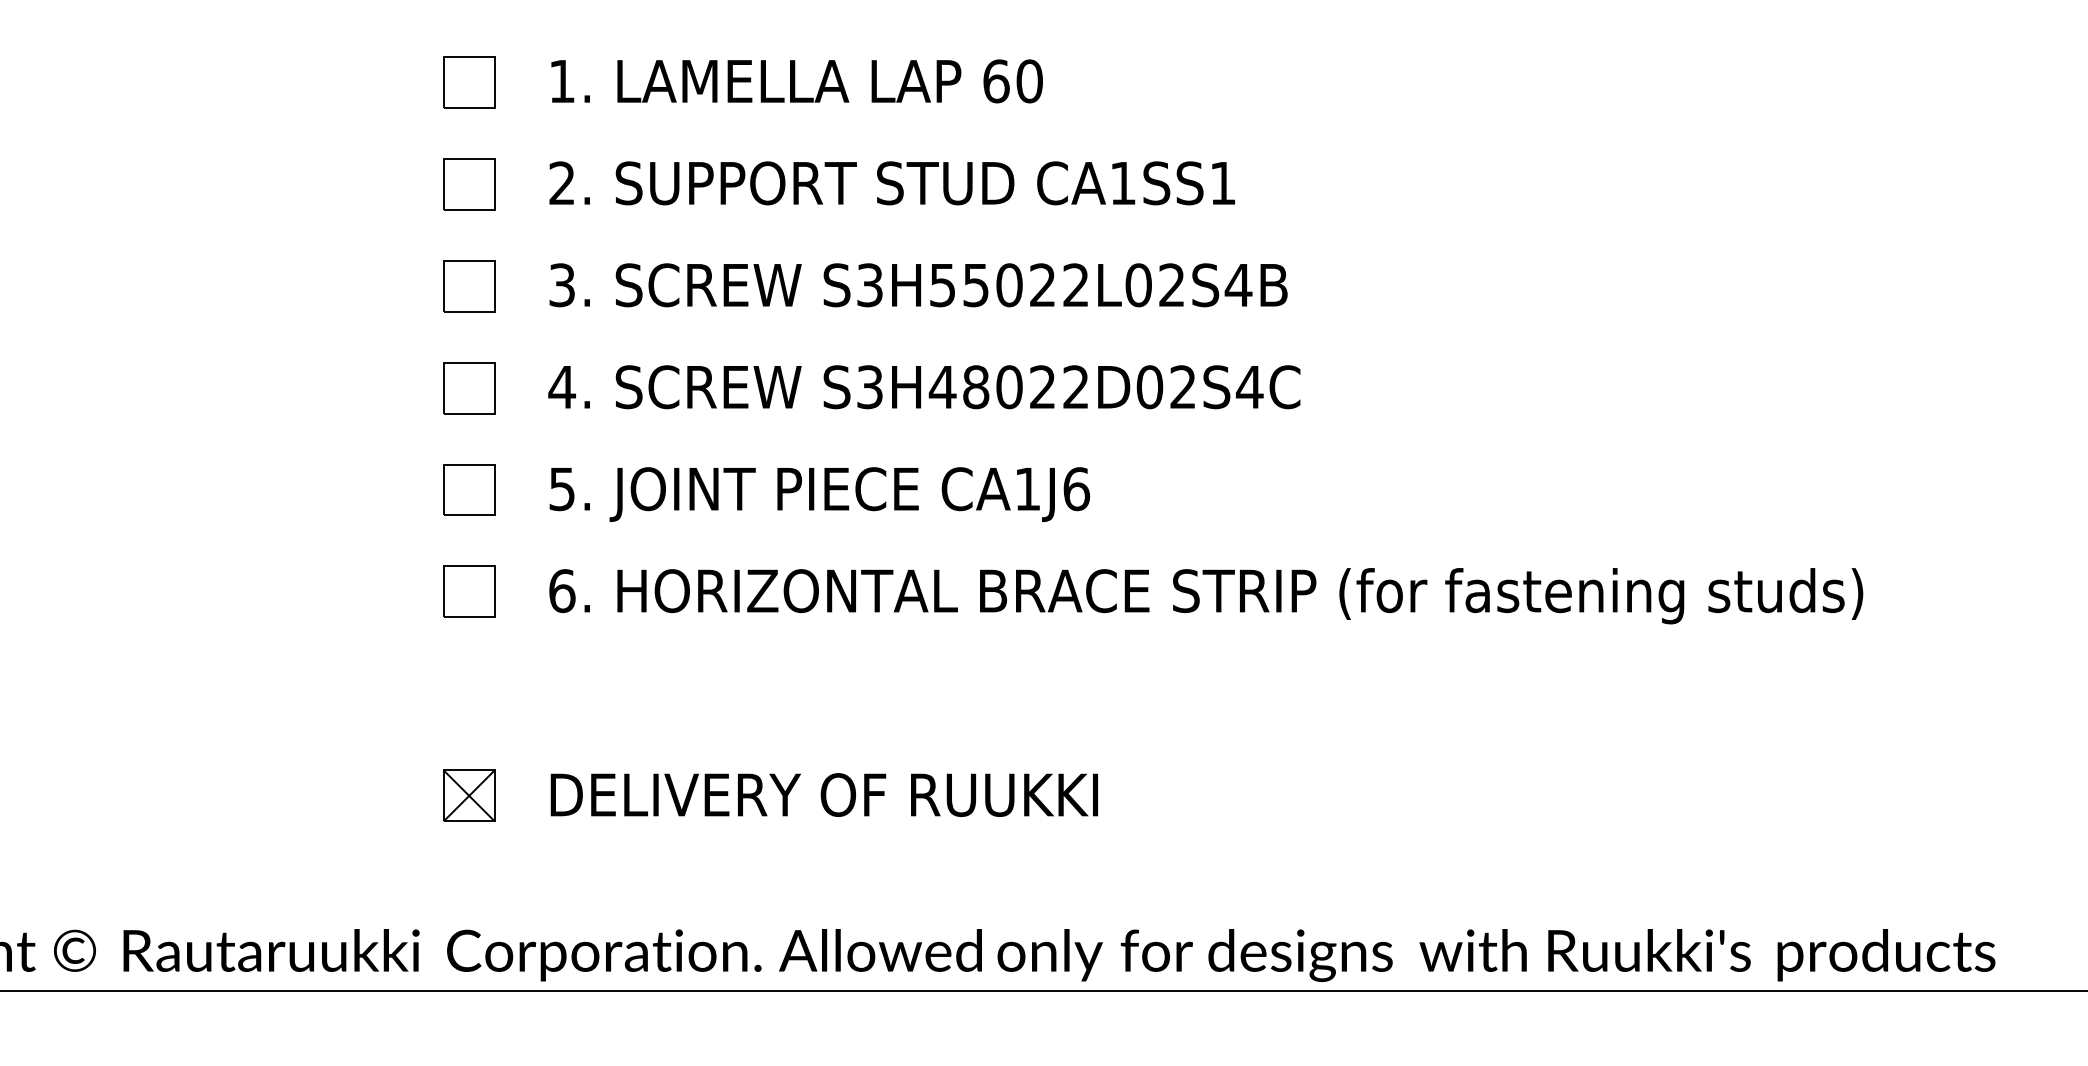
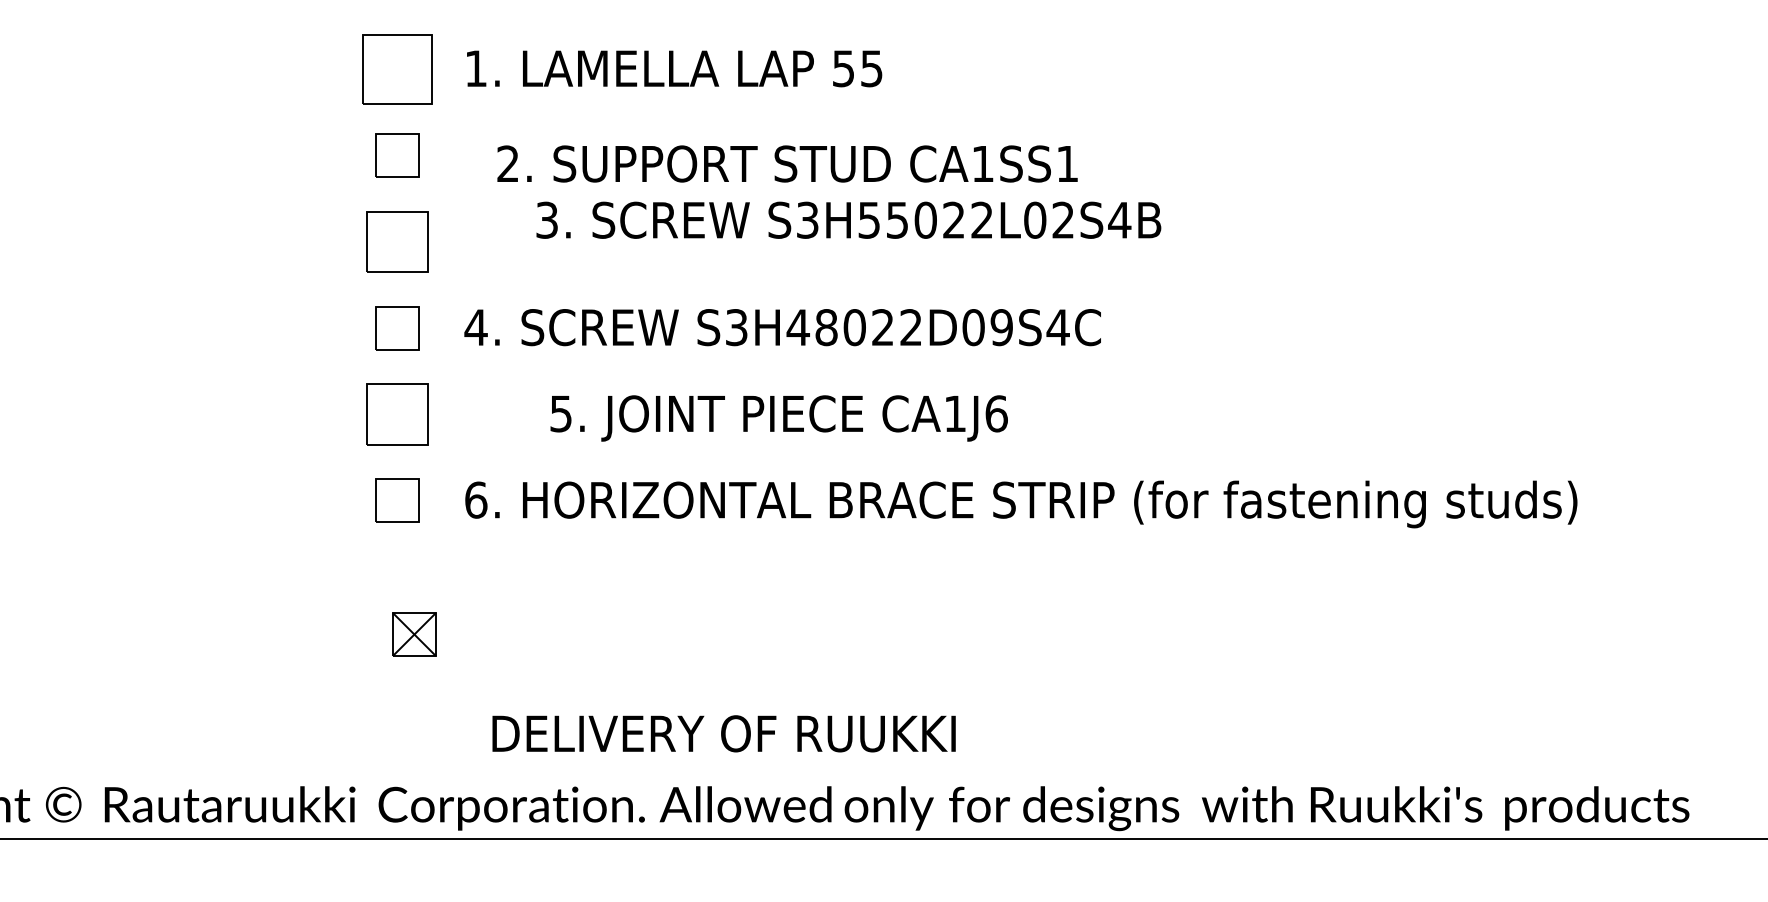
text: (1012, 81) -> (857, 68), 60 -> 55
part: (469, 82) -> (397, 69), size x1.6
text: (892, 182) -> (787, 163), moved
text: (918, 284) -> (848, 219), moved
part: (469, 285) -> (397, 241), size x1.4
text: (1182, 387) -> (1001, 327), S3H48022D02S4C -> S3H48022D09S4C
part: (469, 489) -> (397, 414), size x1.4
text: (818, 494) -> (778, 418), moved
text: (823, 794) -> (723, 733), moved
part: (469, 795) -> (414, 634), moved

